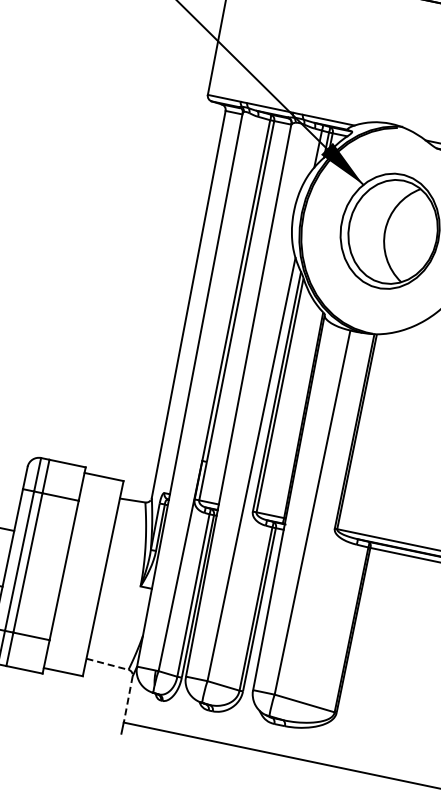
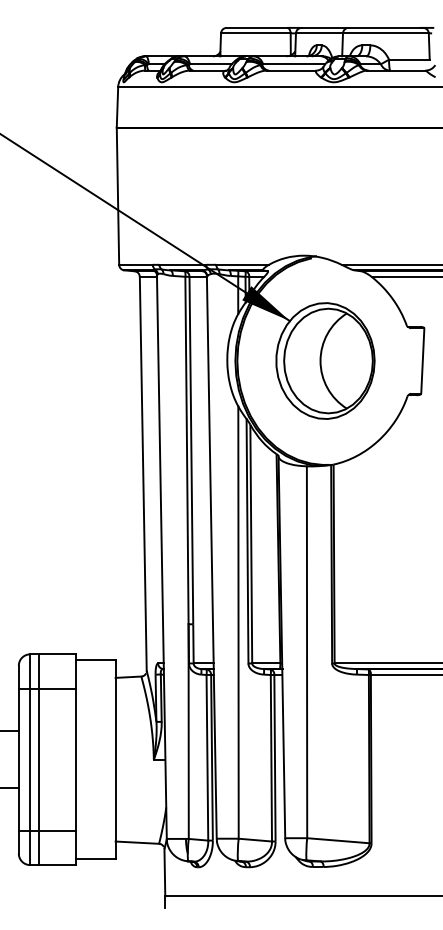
line: (107, 664) -> (137, 842), dashed -> solid
line: (127, 699) -> (164, 872), dashed -> solid

